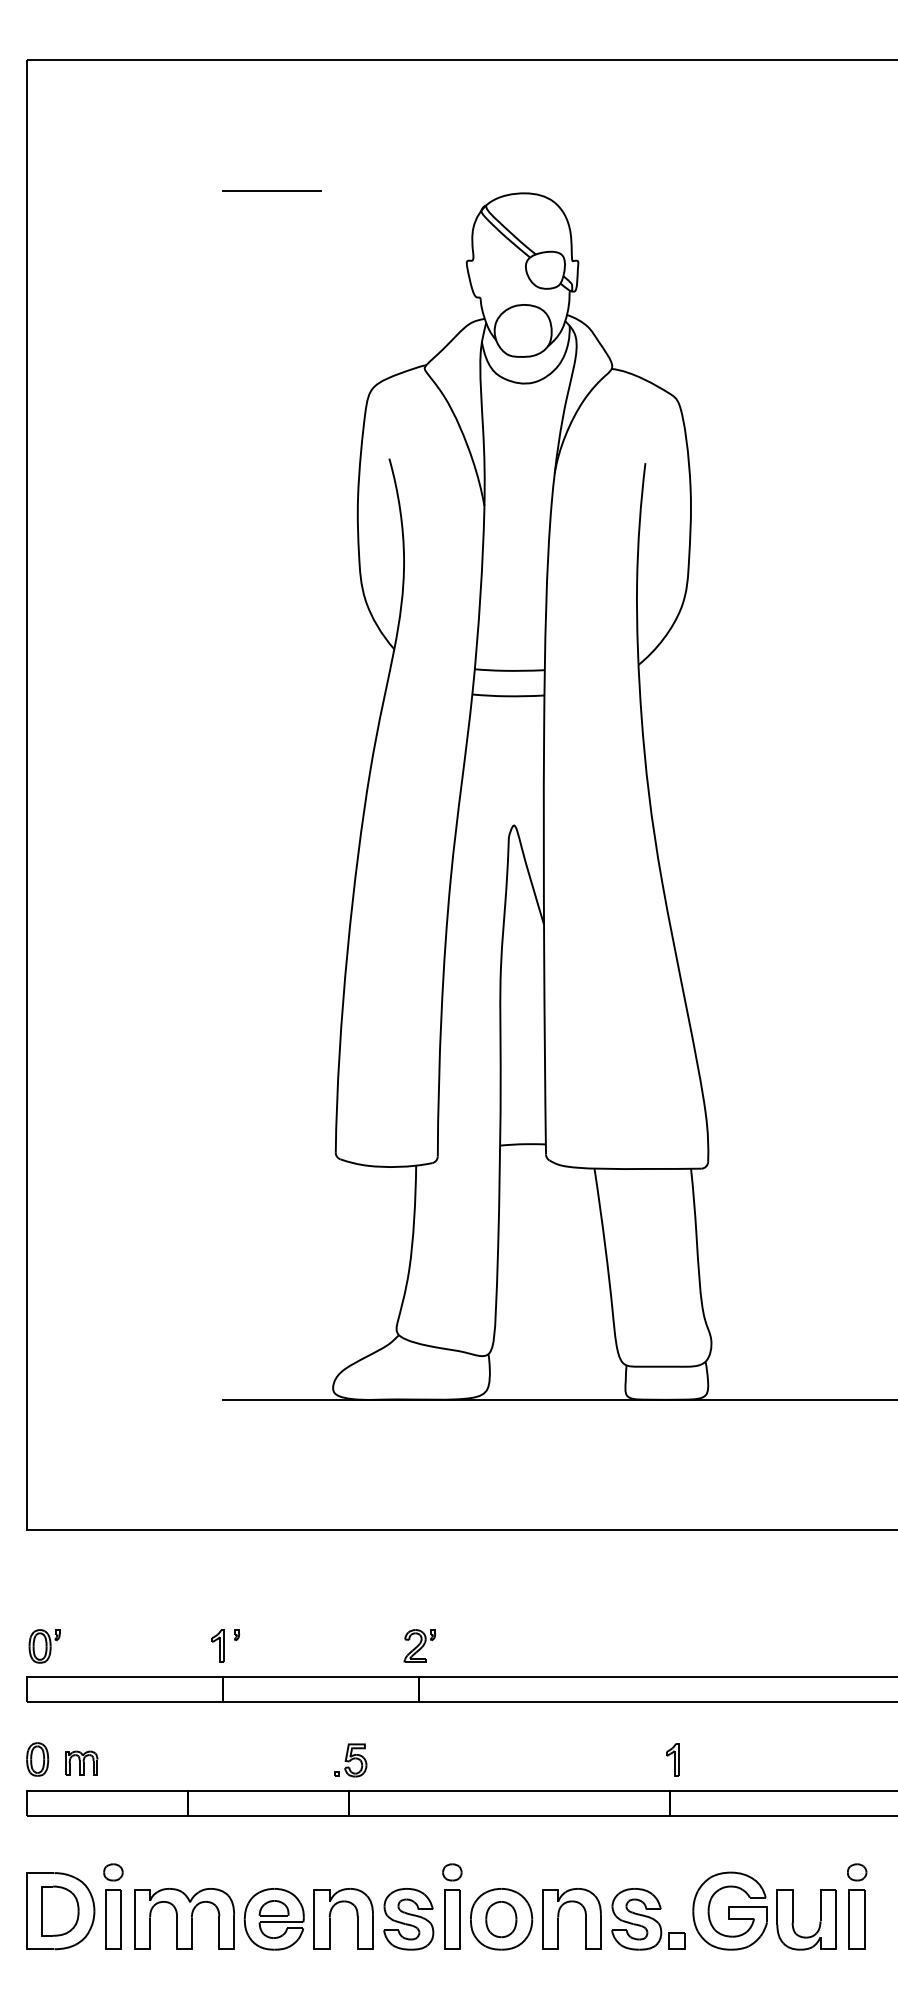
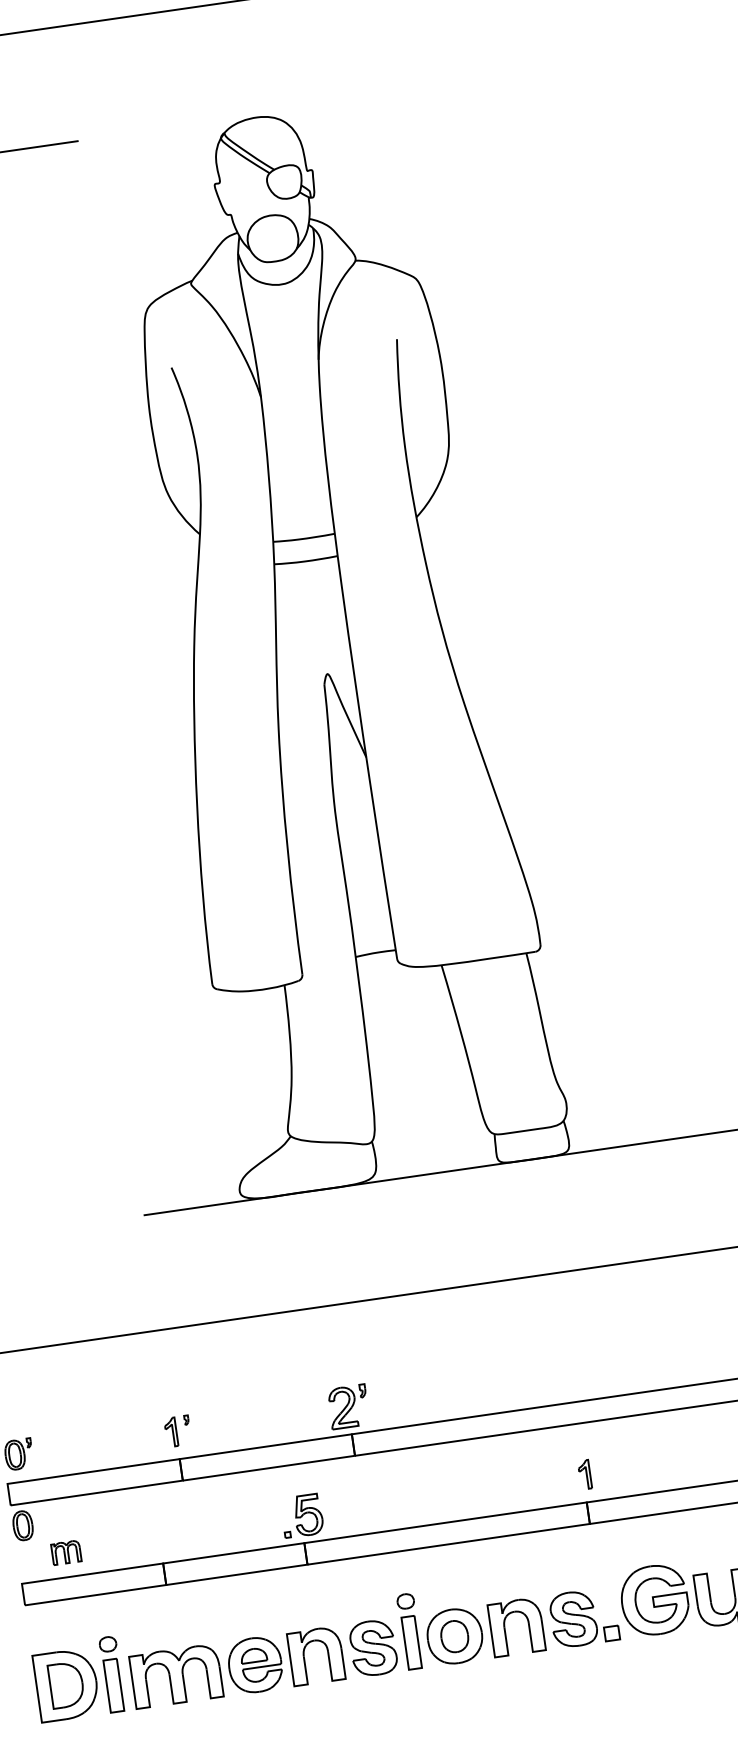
part: (419, 1645) -> (348, 1406), size x1.4
part: (37, 1759) -> (22, 1525), moved
part: (350, 1760) -> (302, 1516), size x1.4

